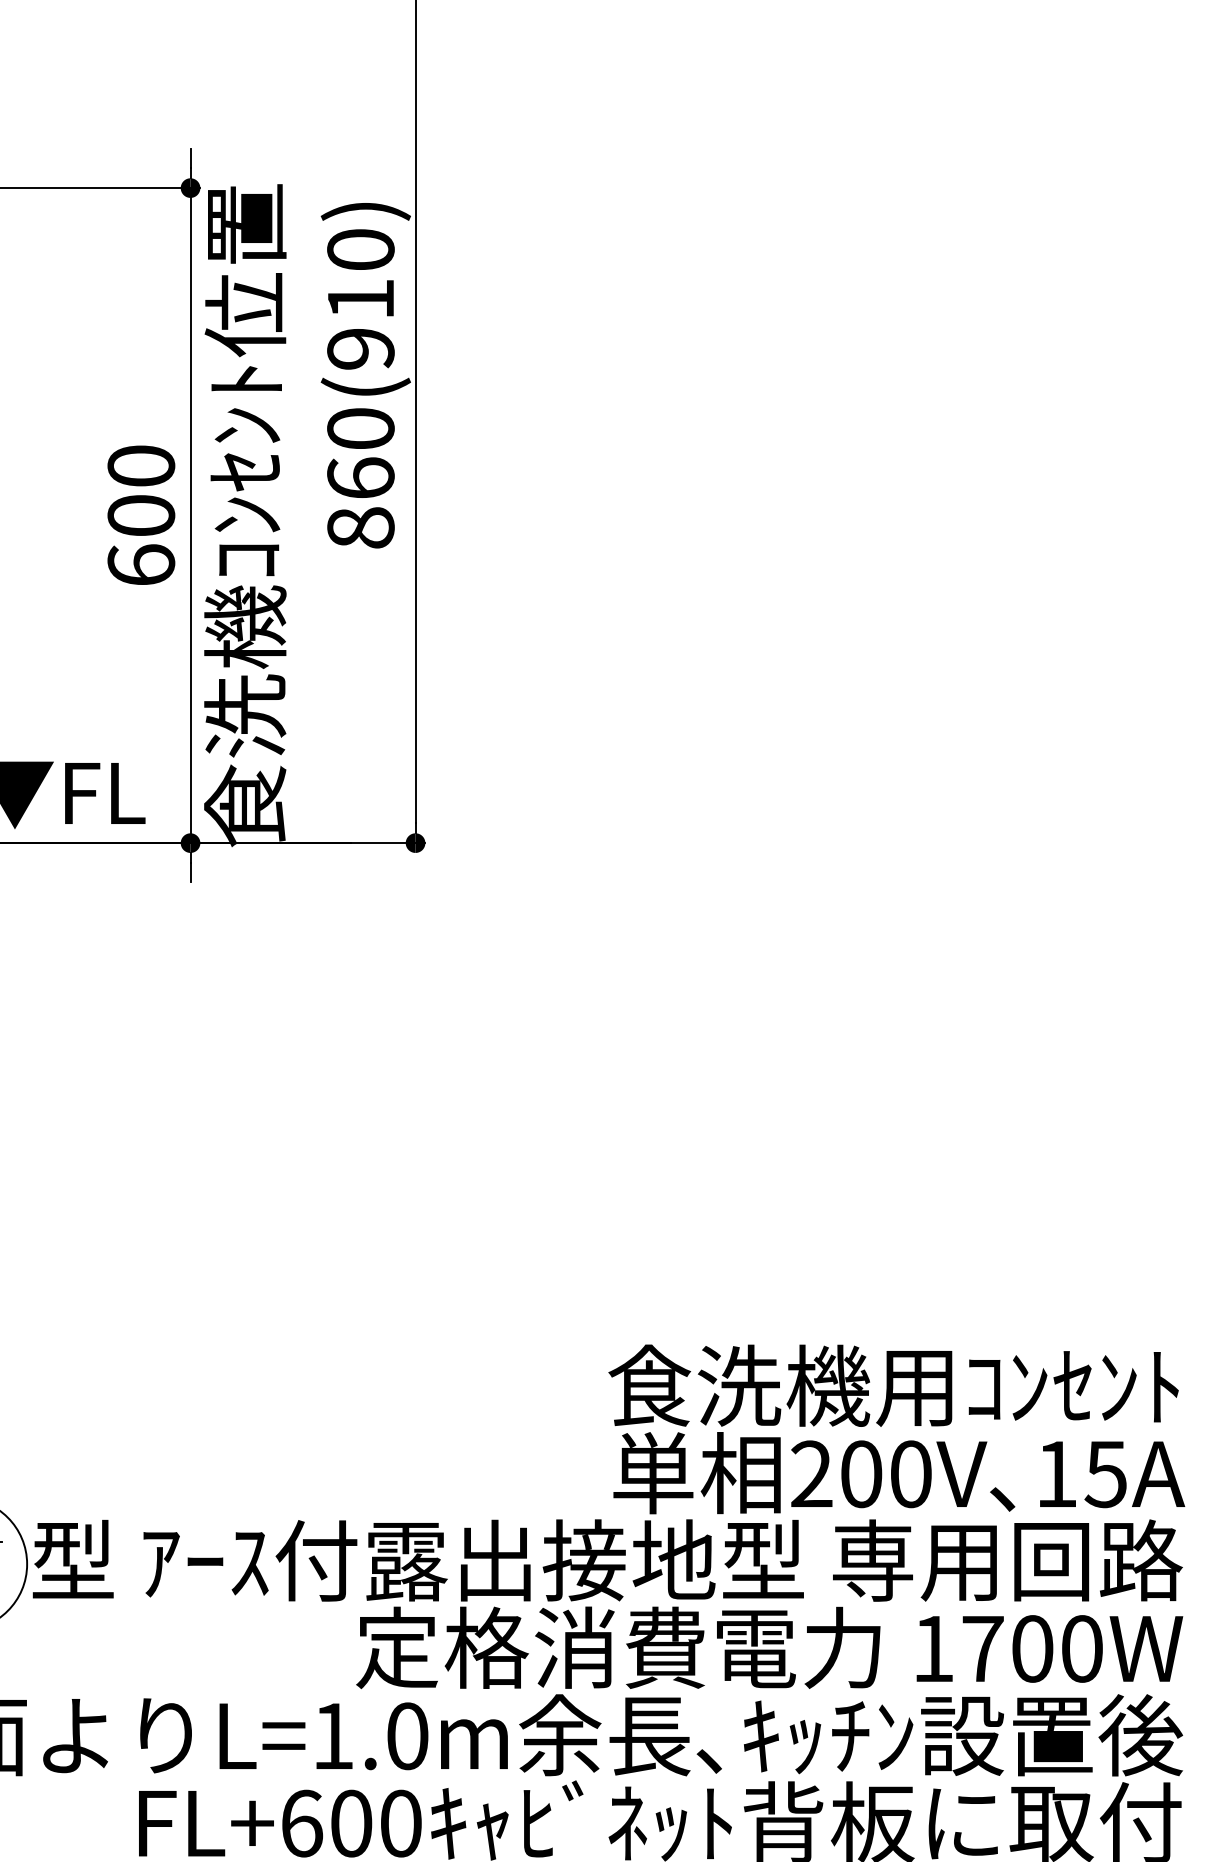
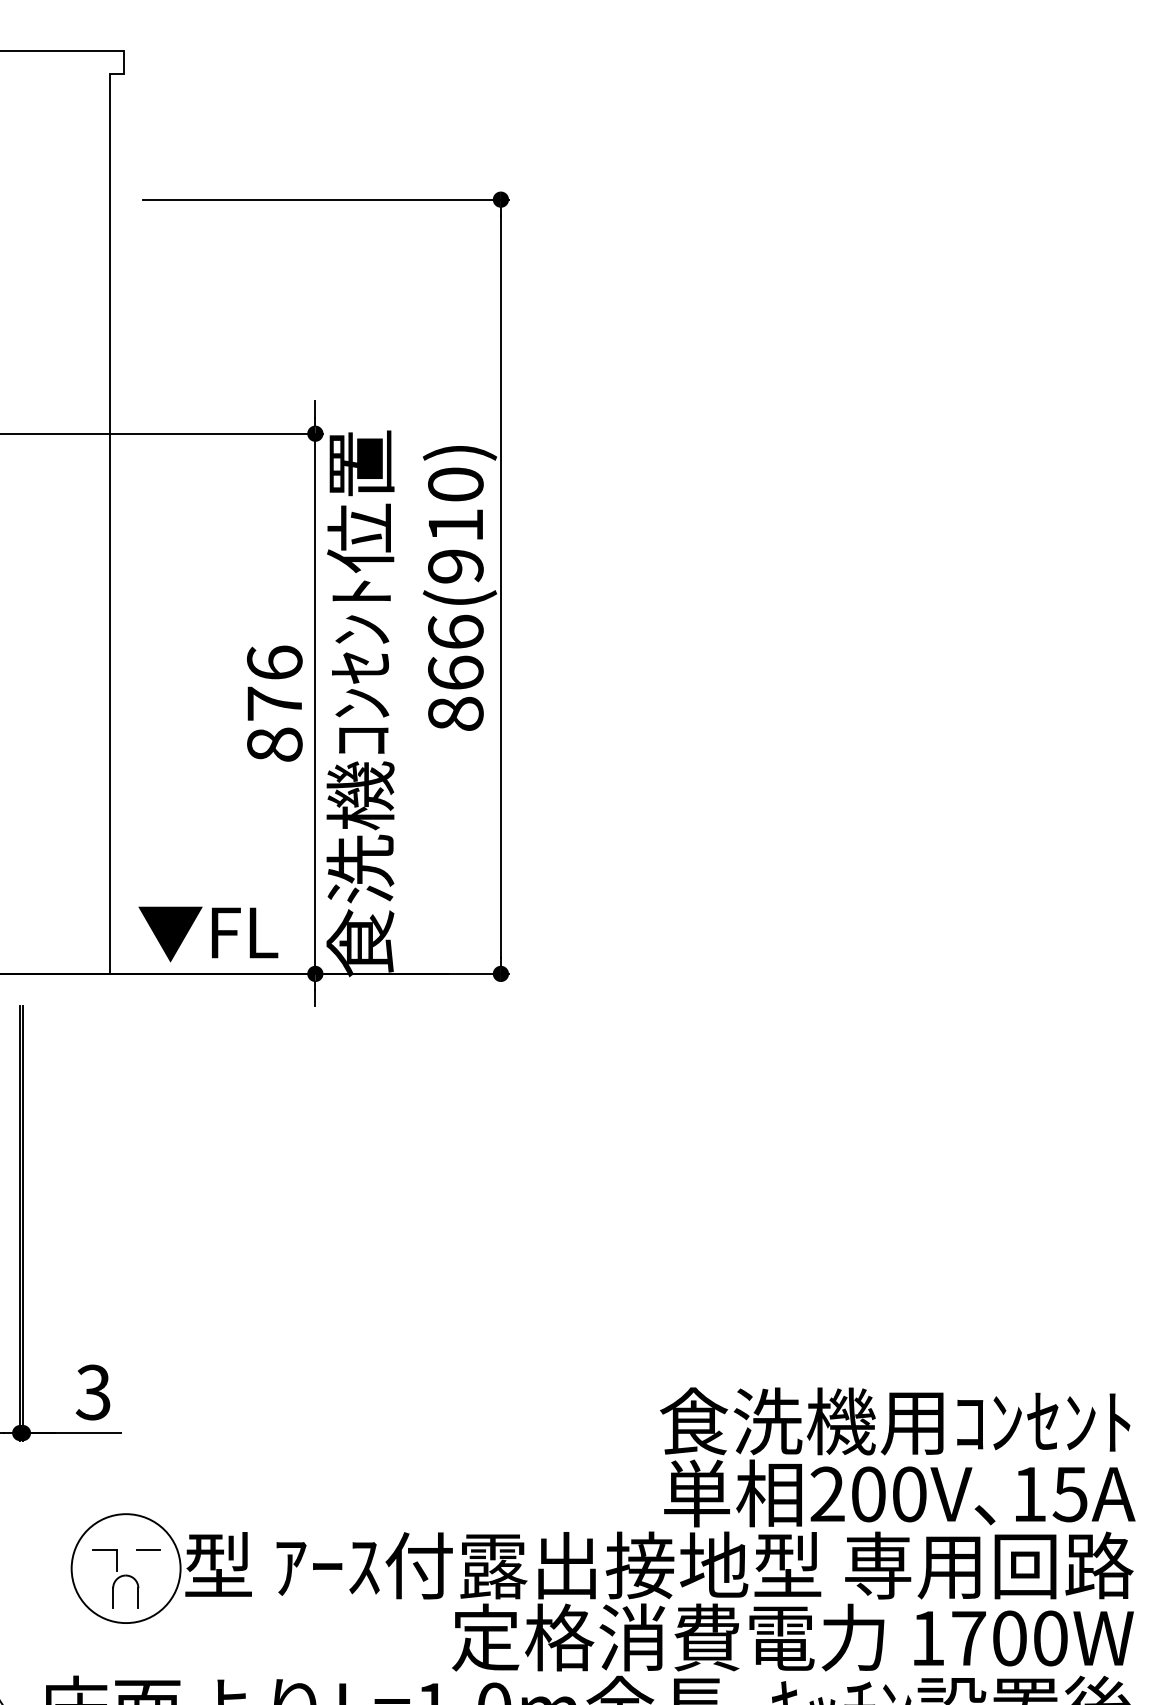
text: (360, 427) -> (455, 631), 860(910) -> 866(910)
text: (141, 515) -> (274, 703), 600 -> 876

